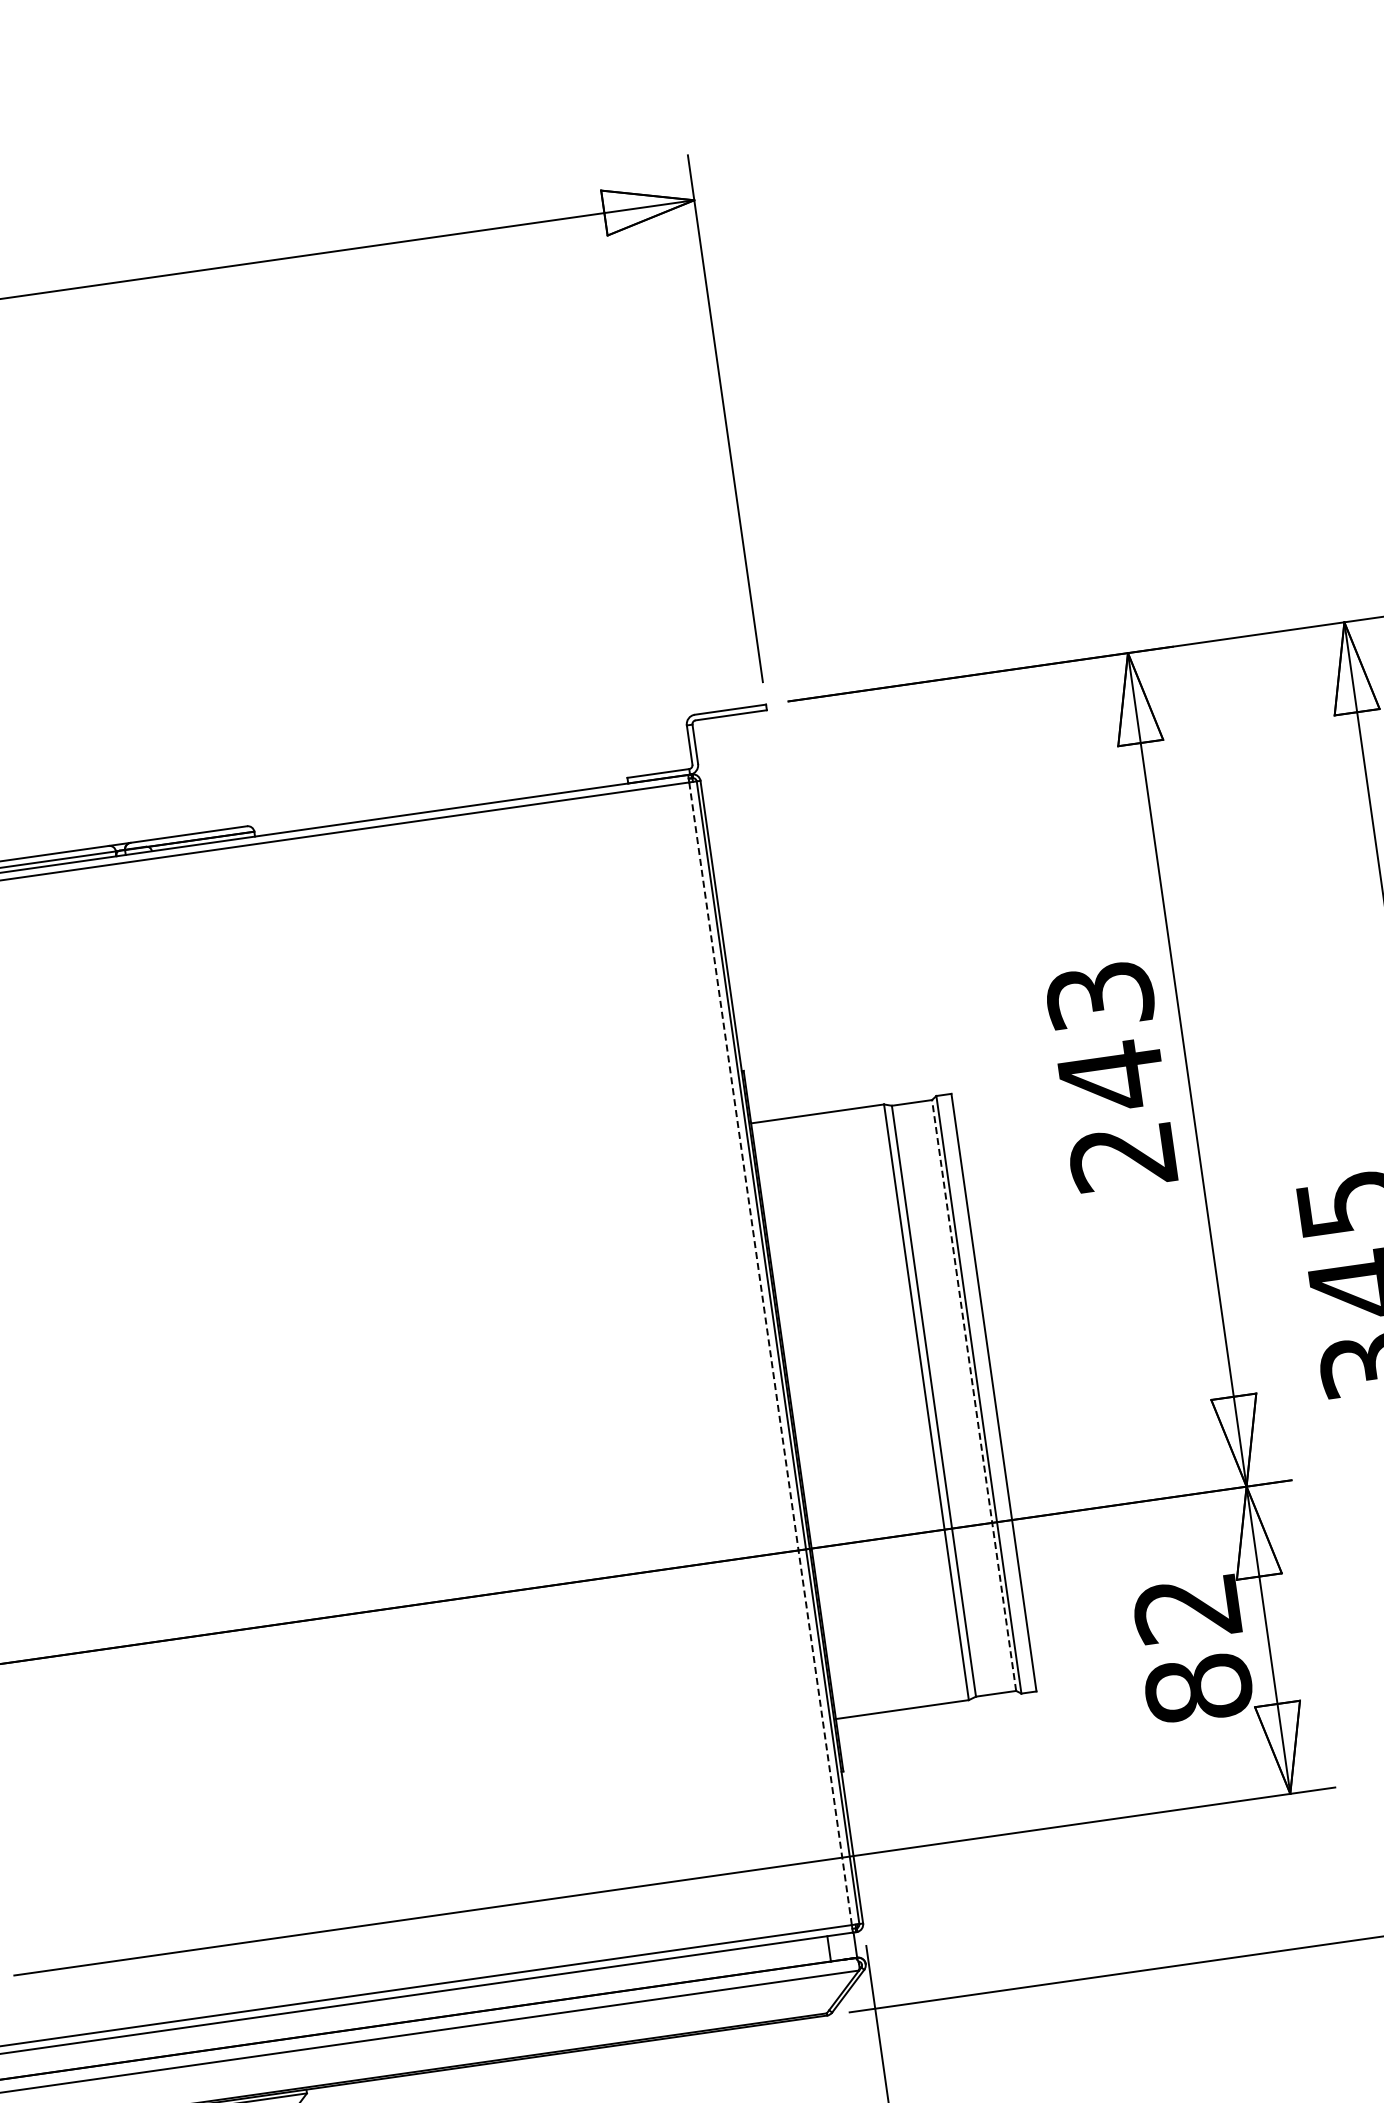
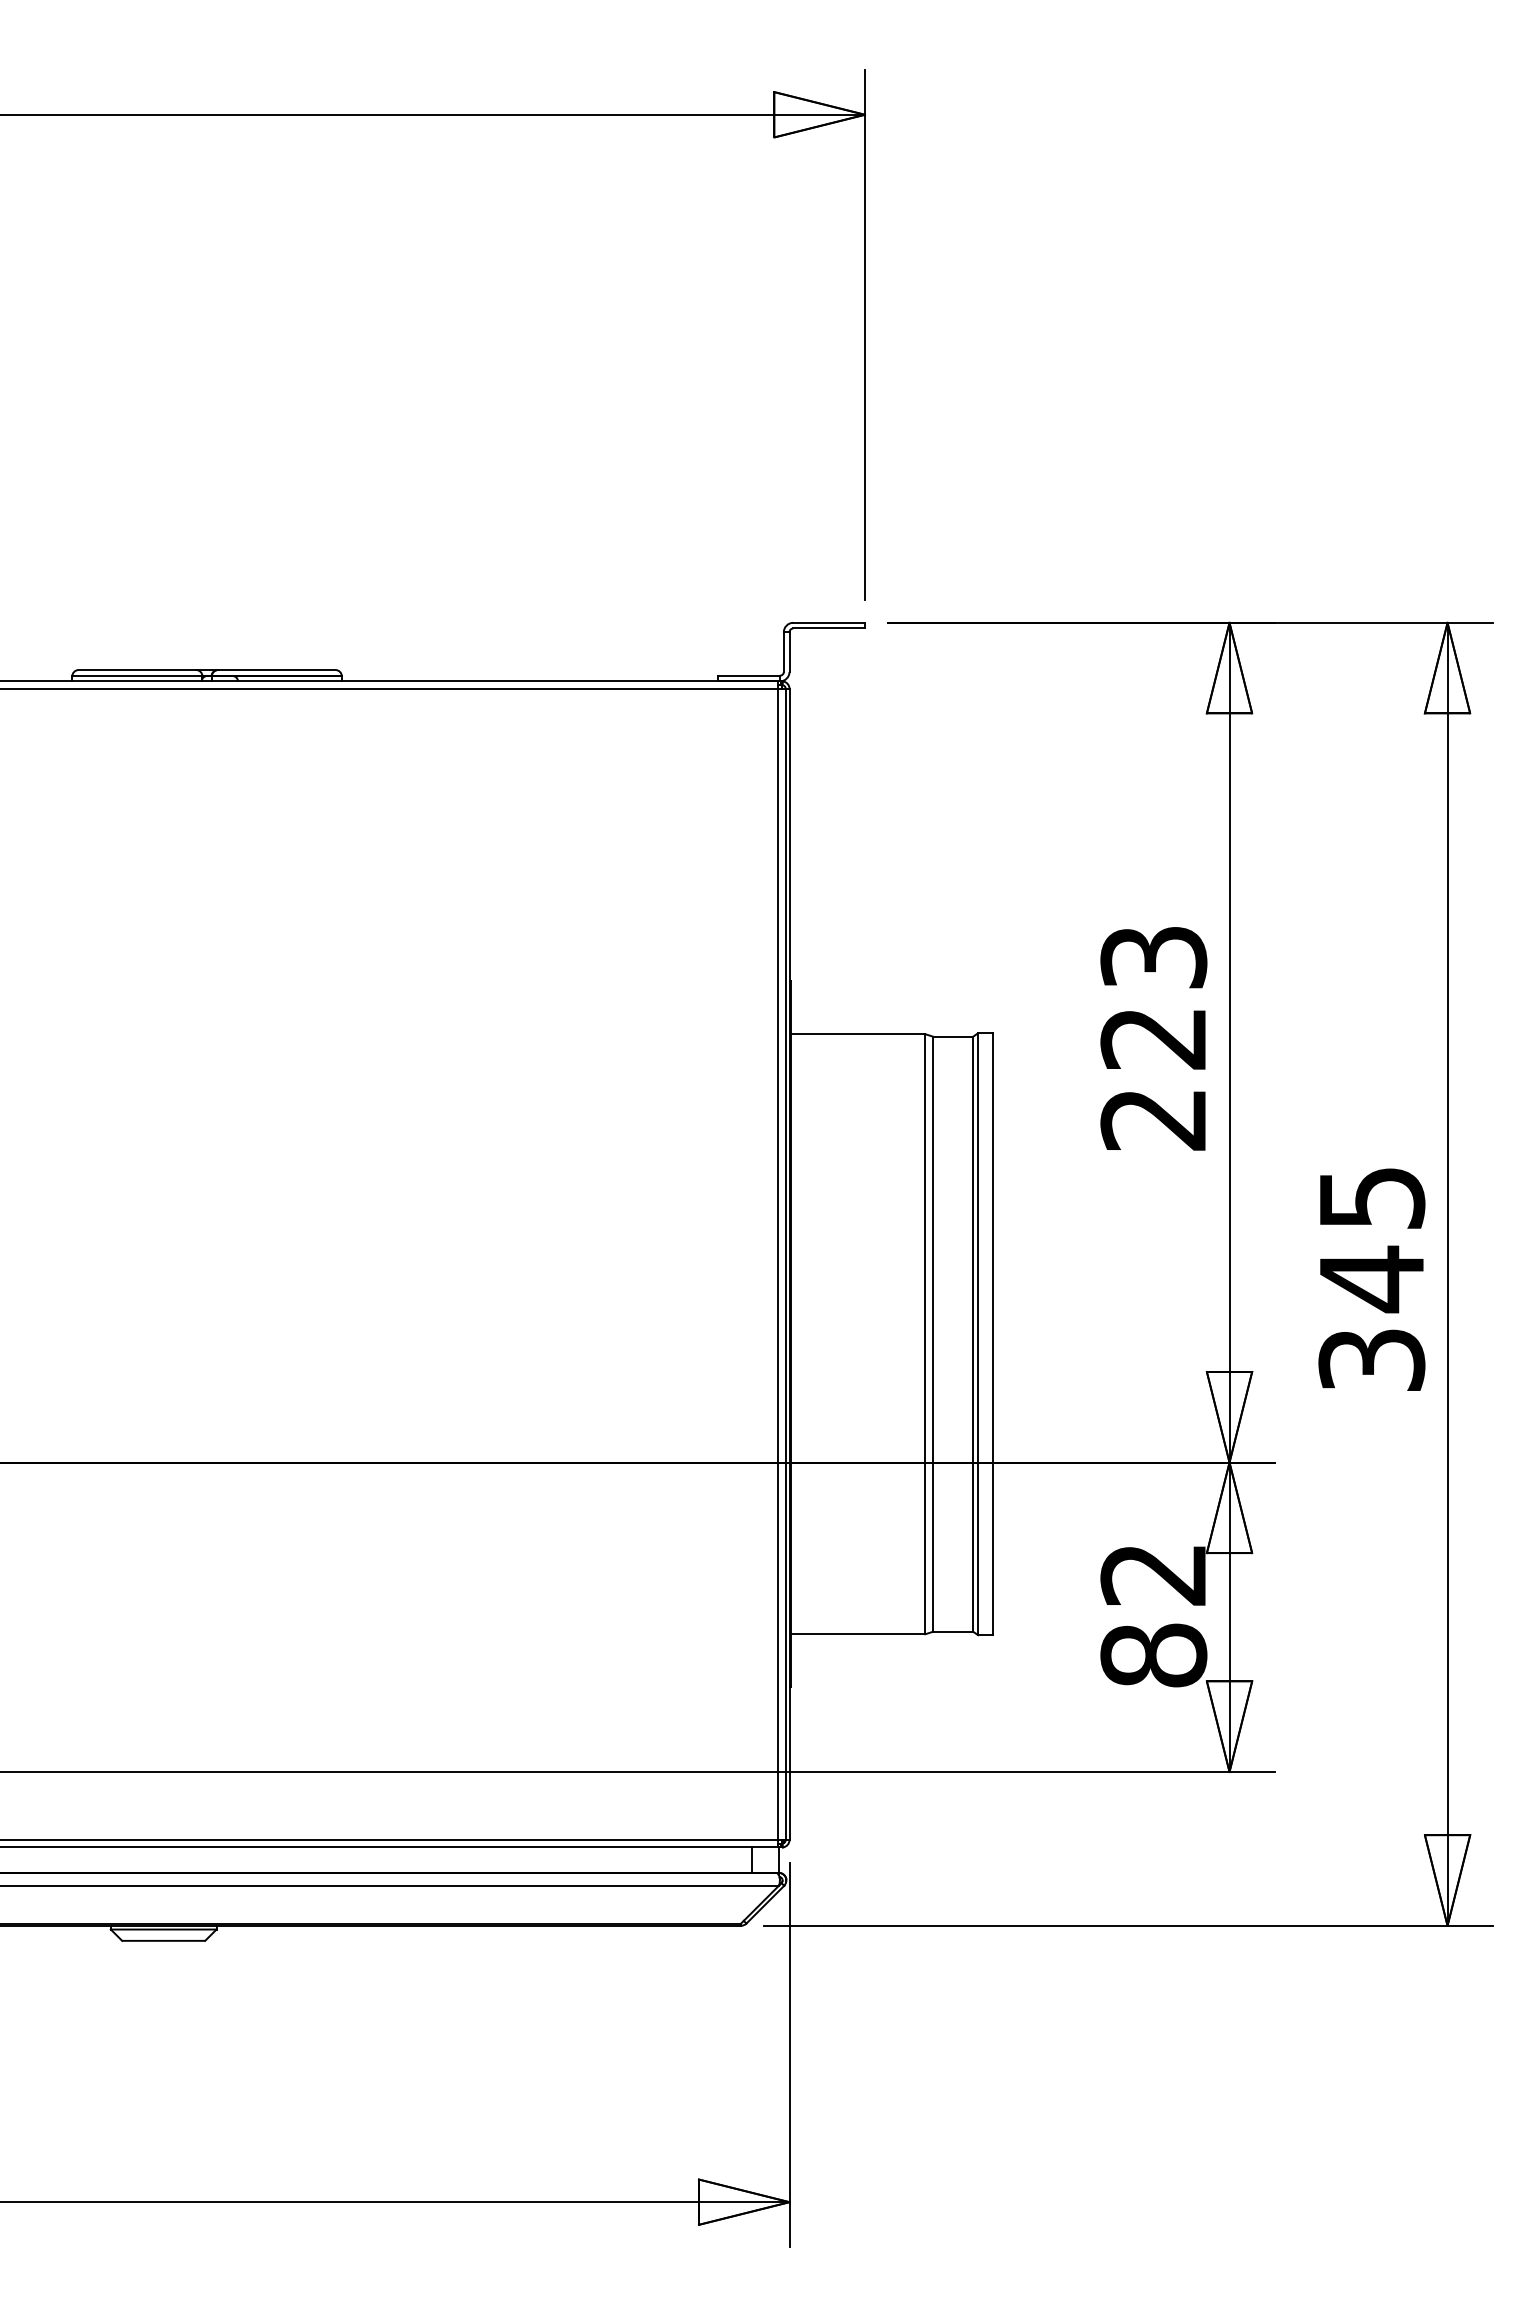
text: (1110, 1076) -> (1152, 1038), 243 -> 223
line: (770, 1353) -> (778, 1264), dashed -> solid
line: (974, 1395) -> (973, 1334), dashed -> solid

